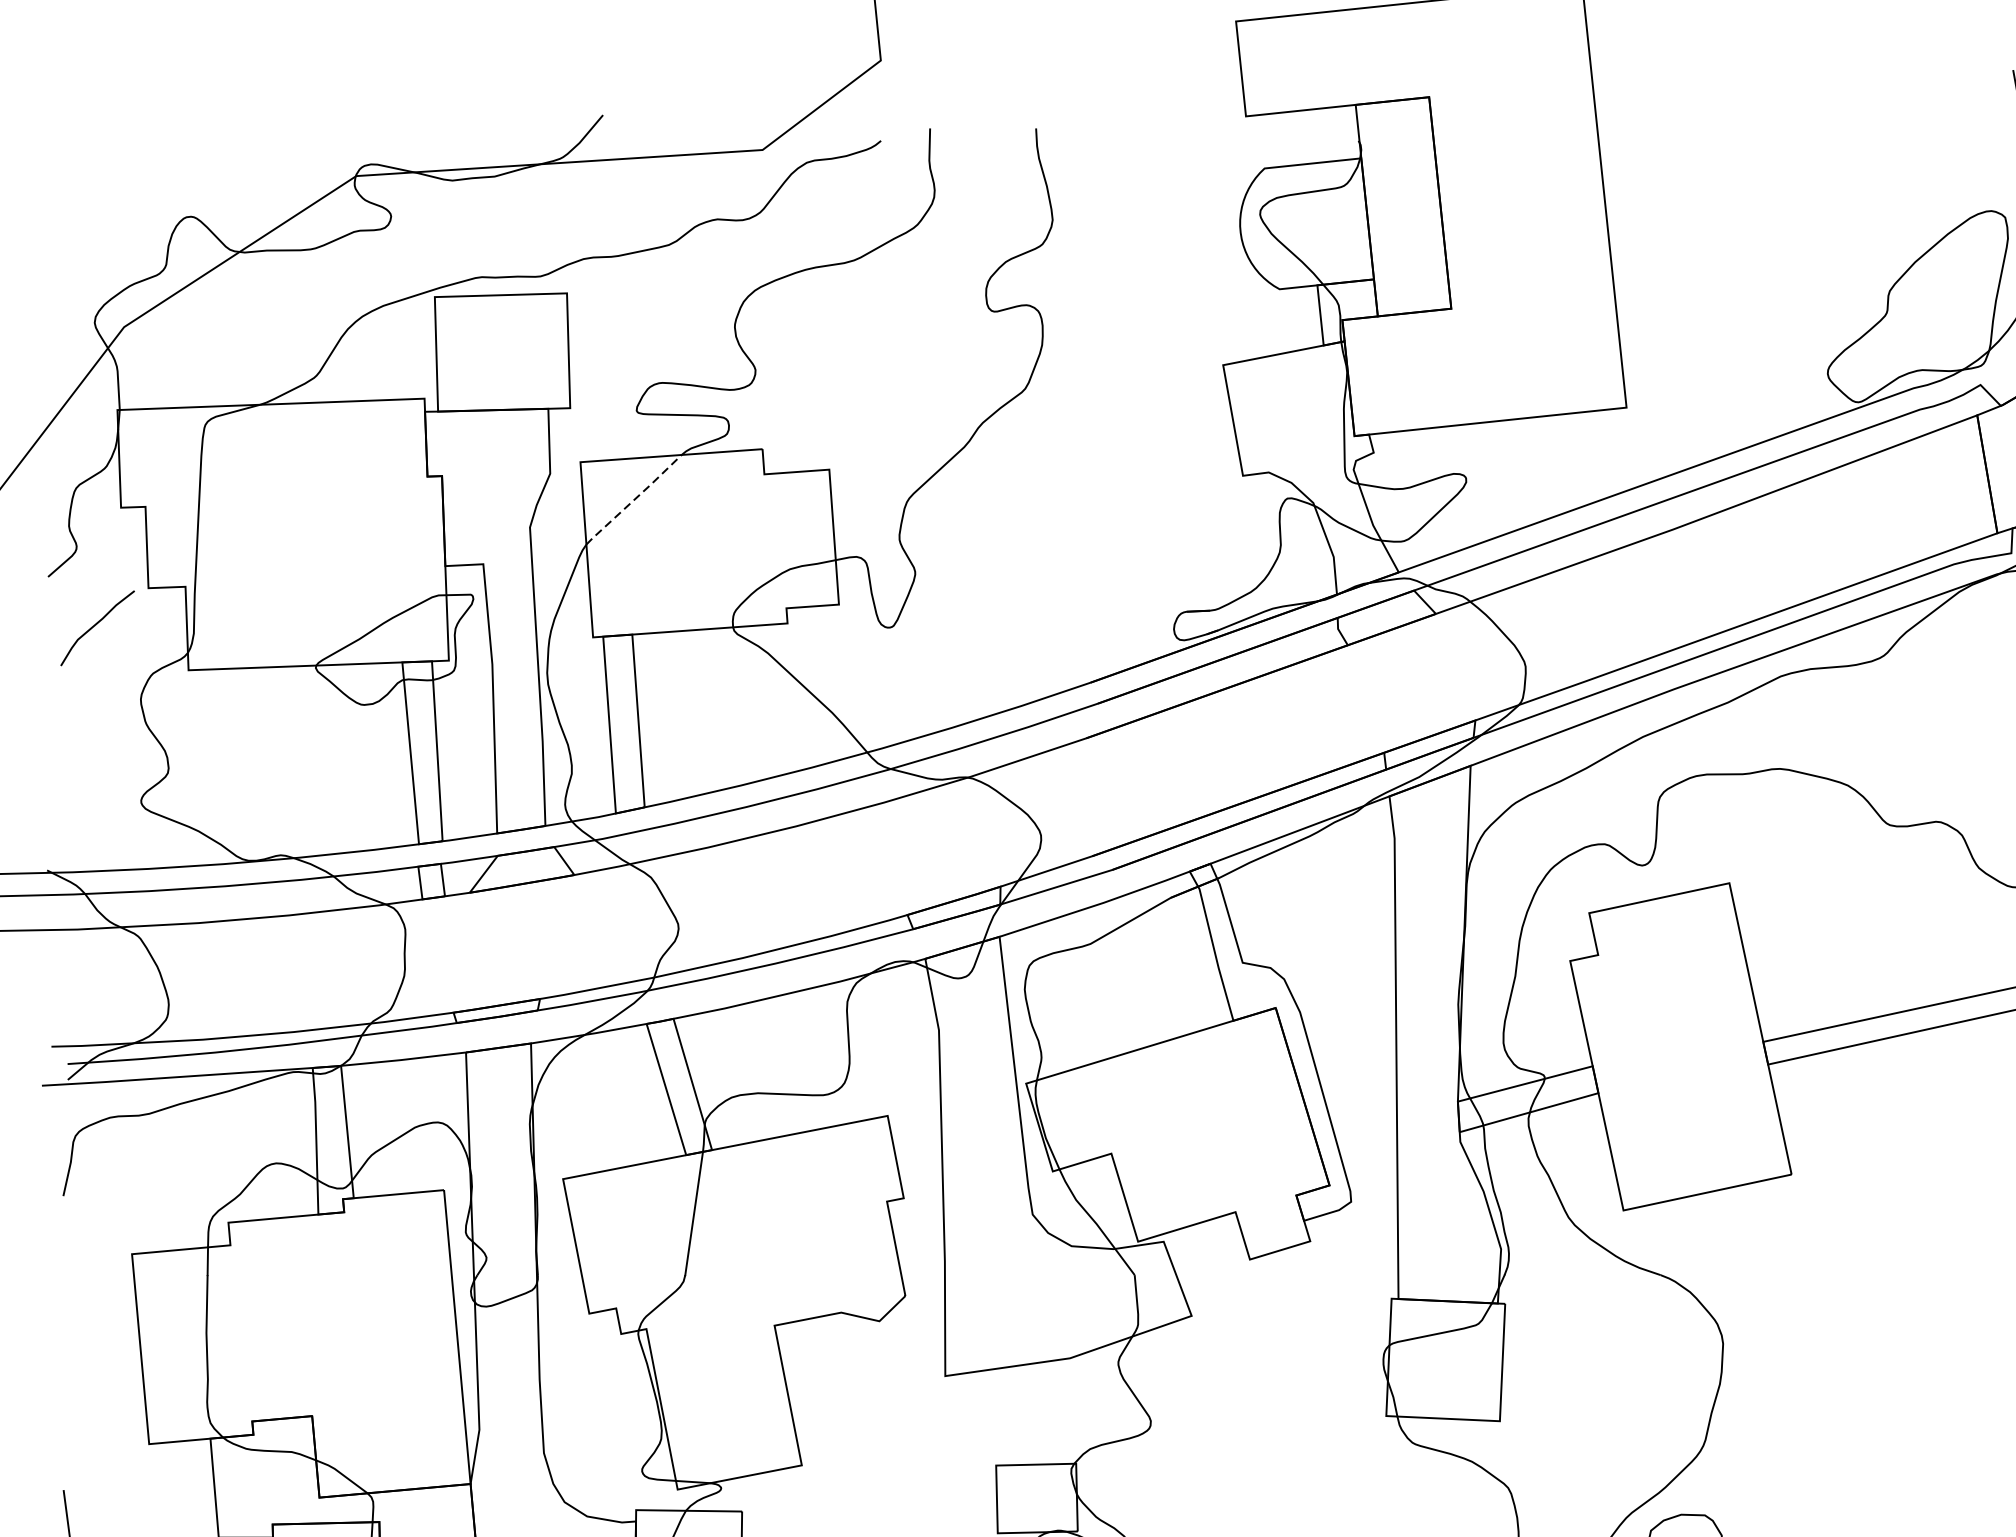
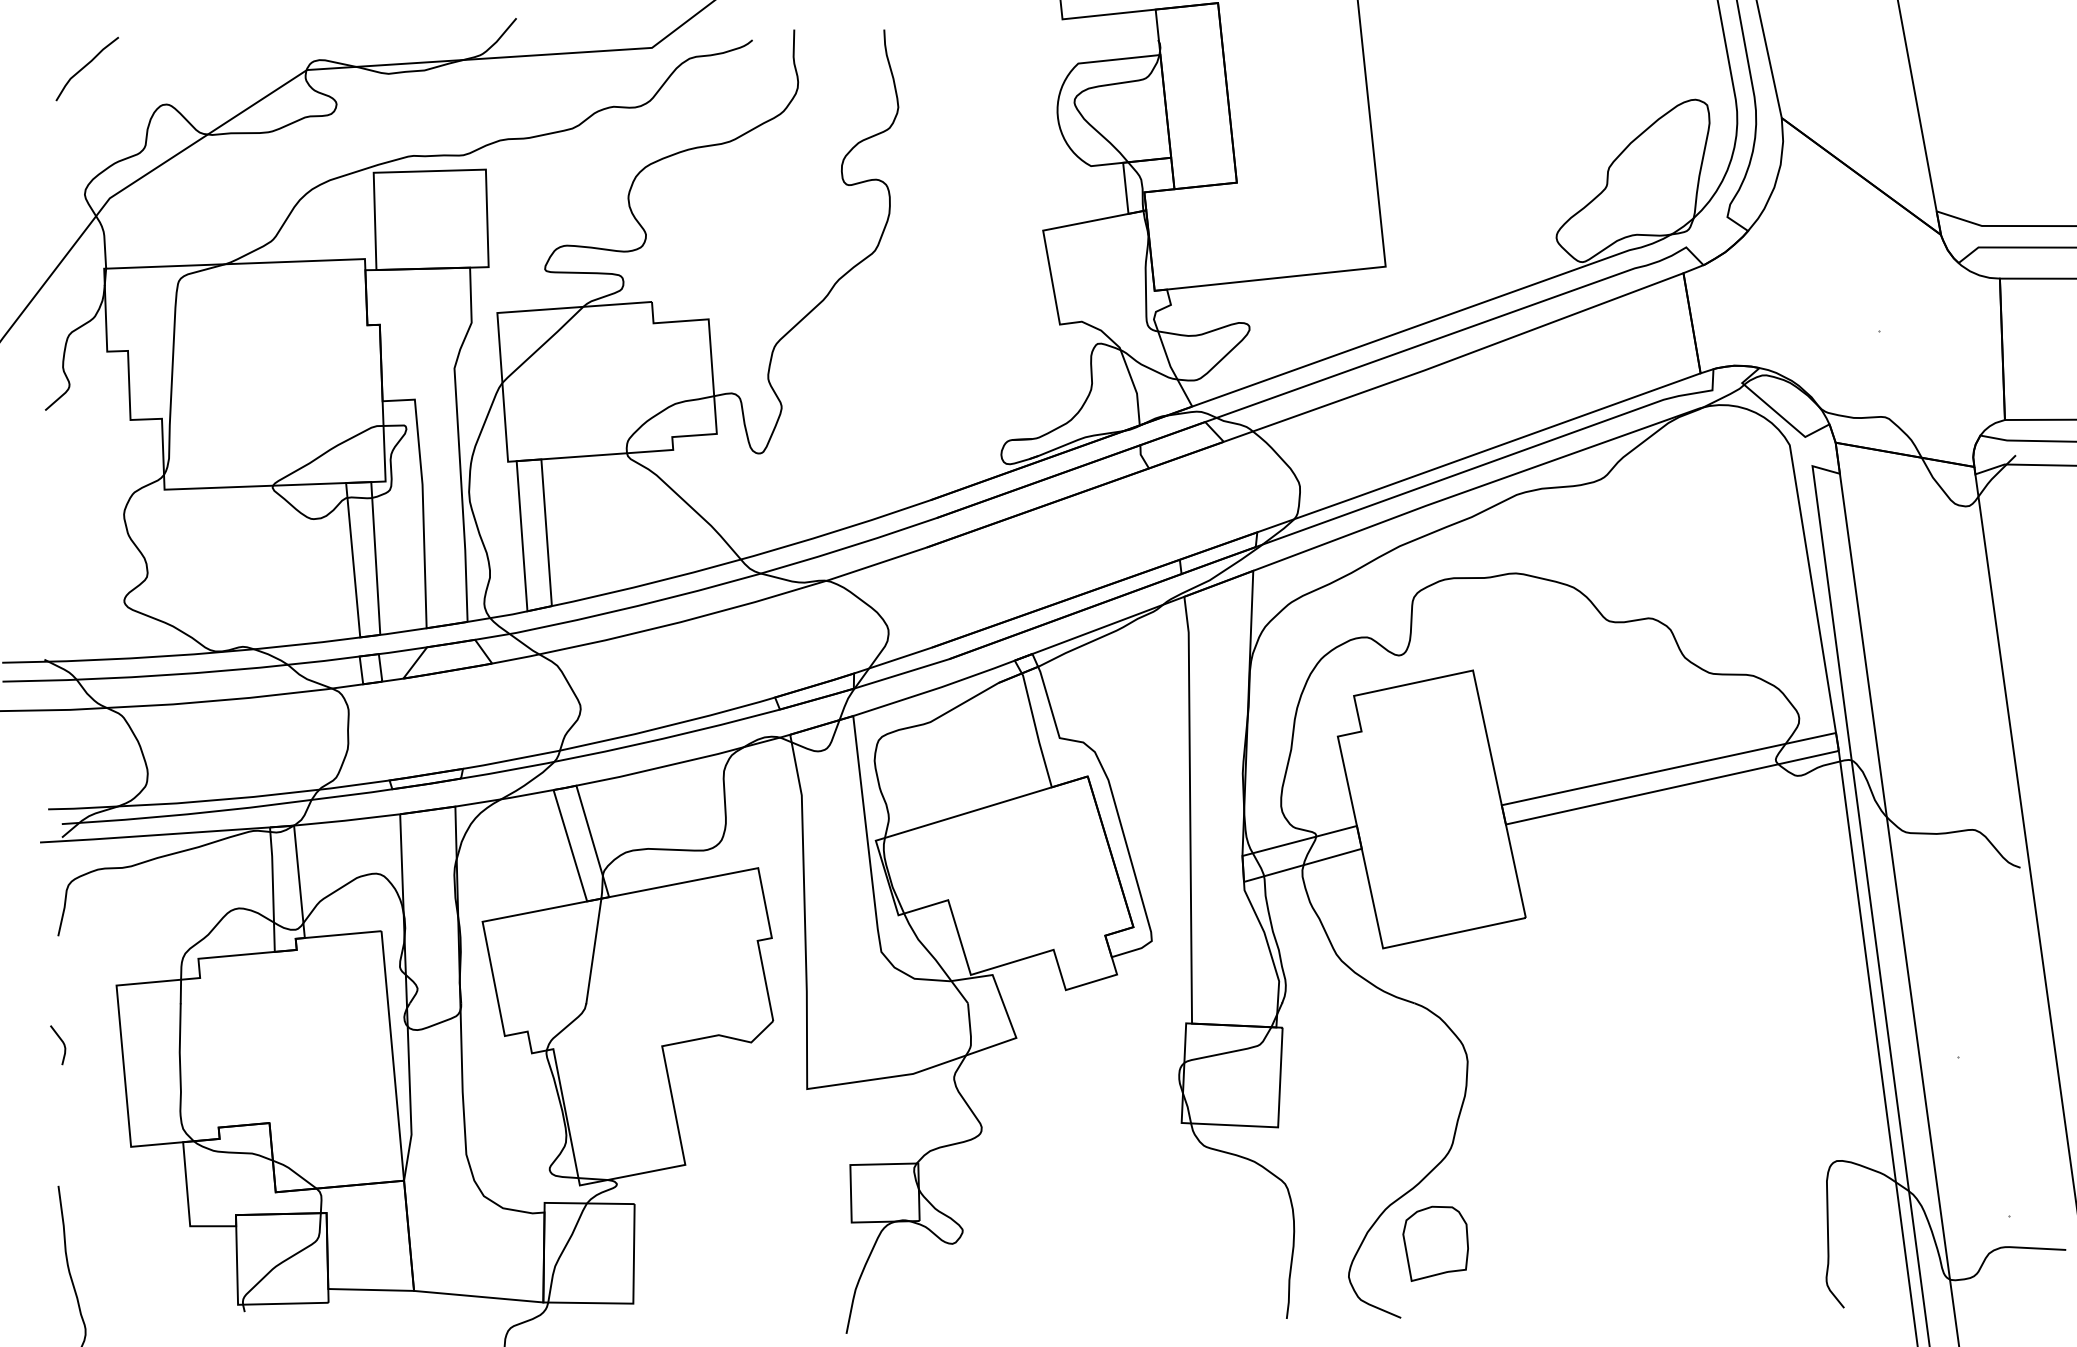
line: (633, 500) -> (542, 345), dashed -> solid
curve: (95, 626) -> (85, 67), moved
curve: (68, 1322) -> (62, 1043), added

